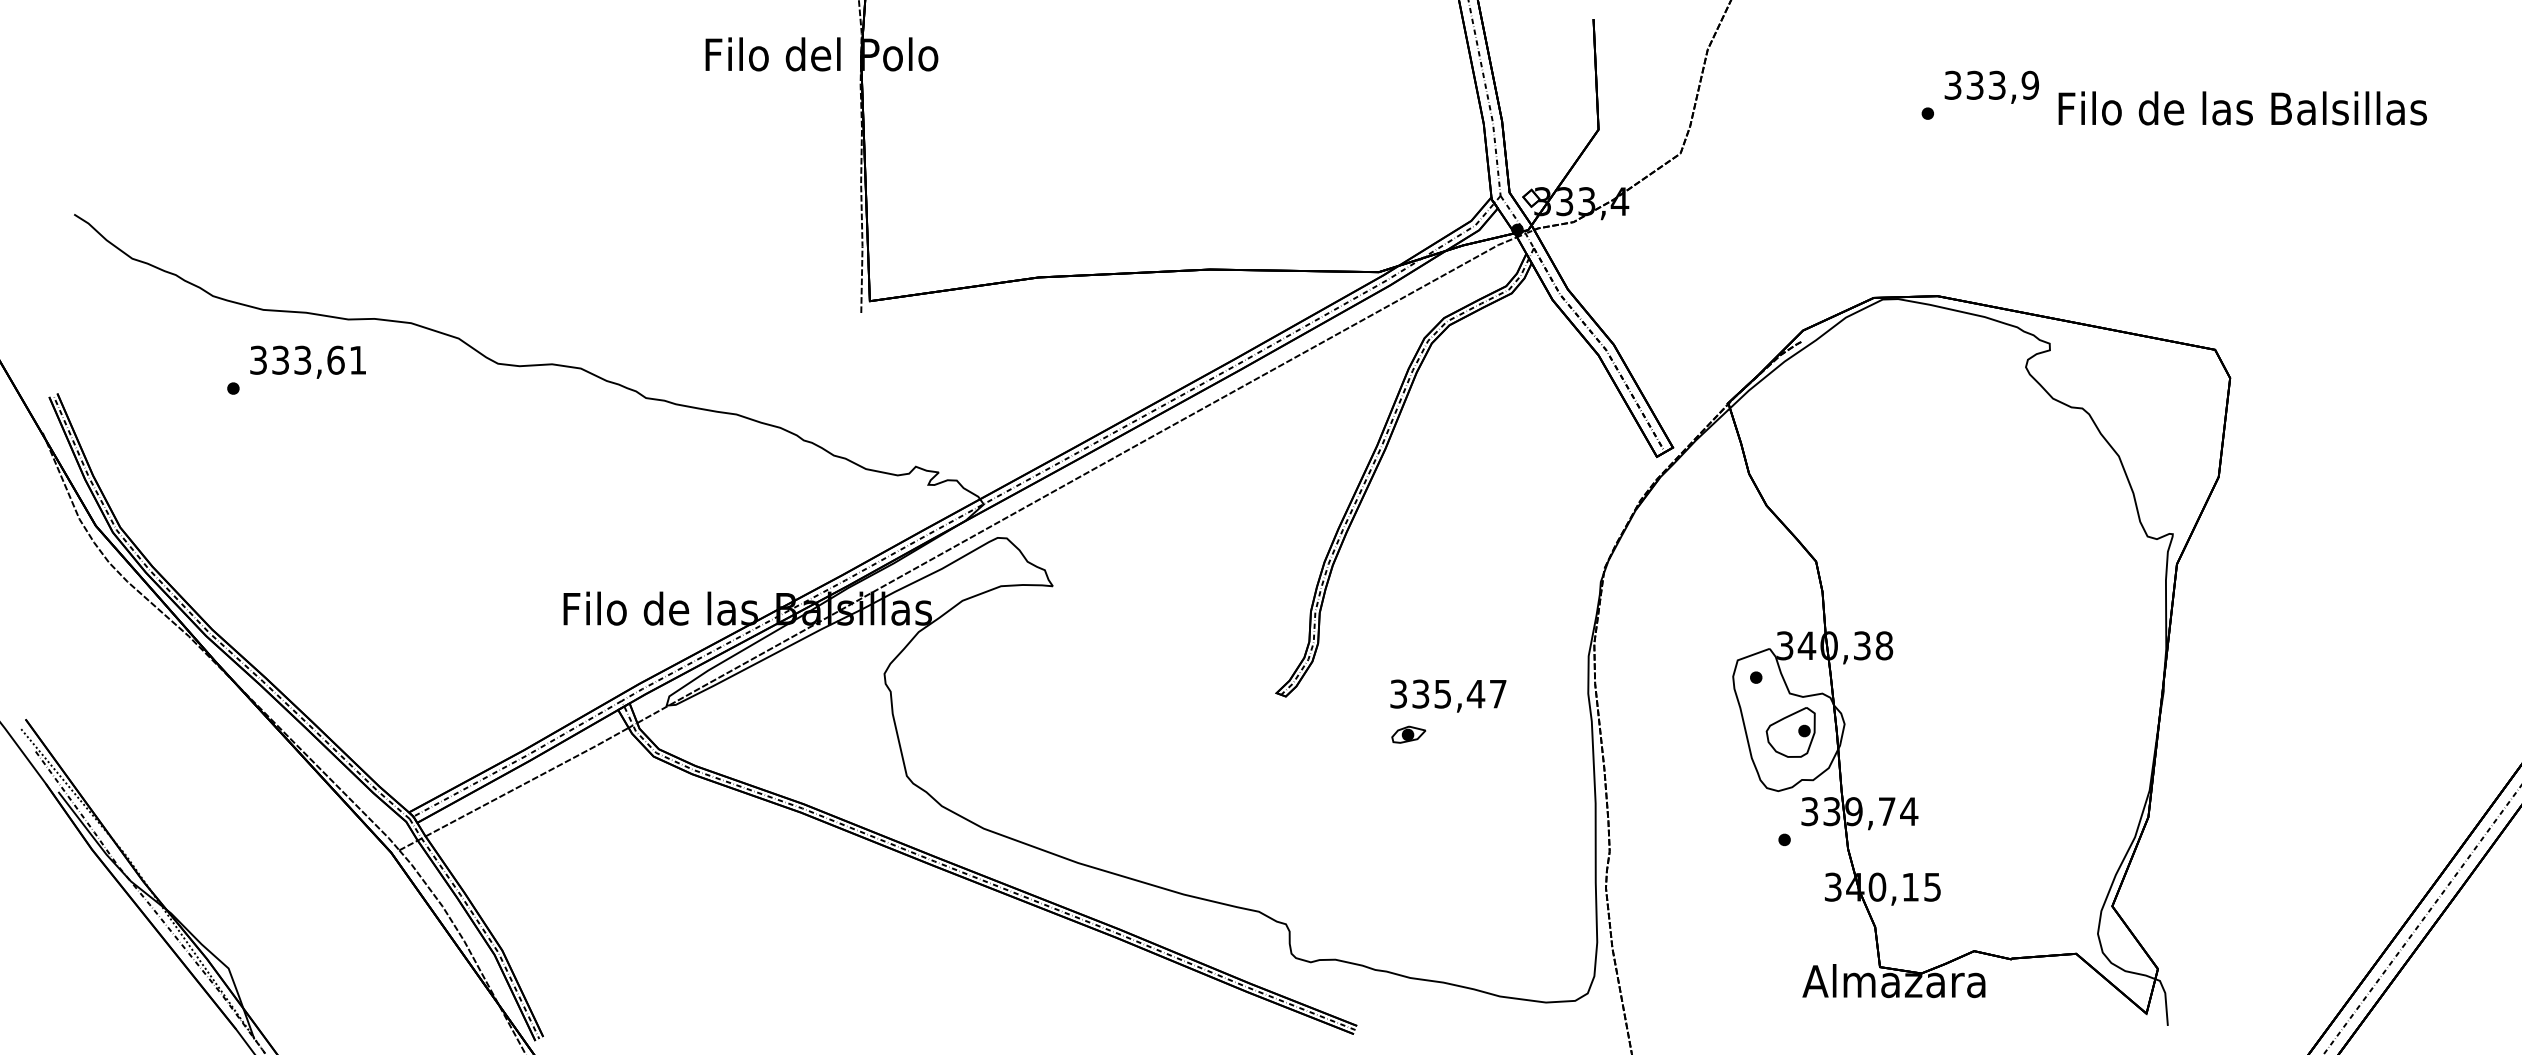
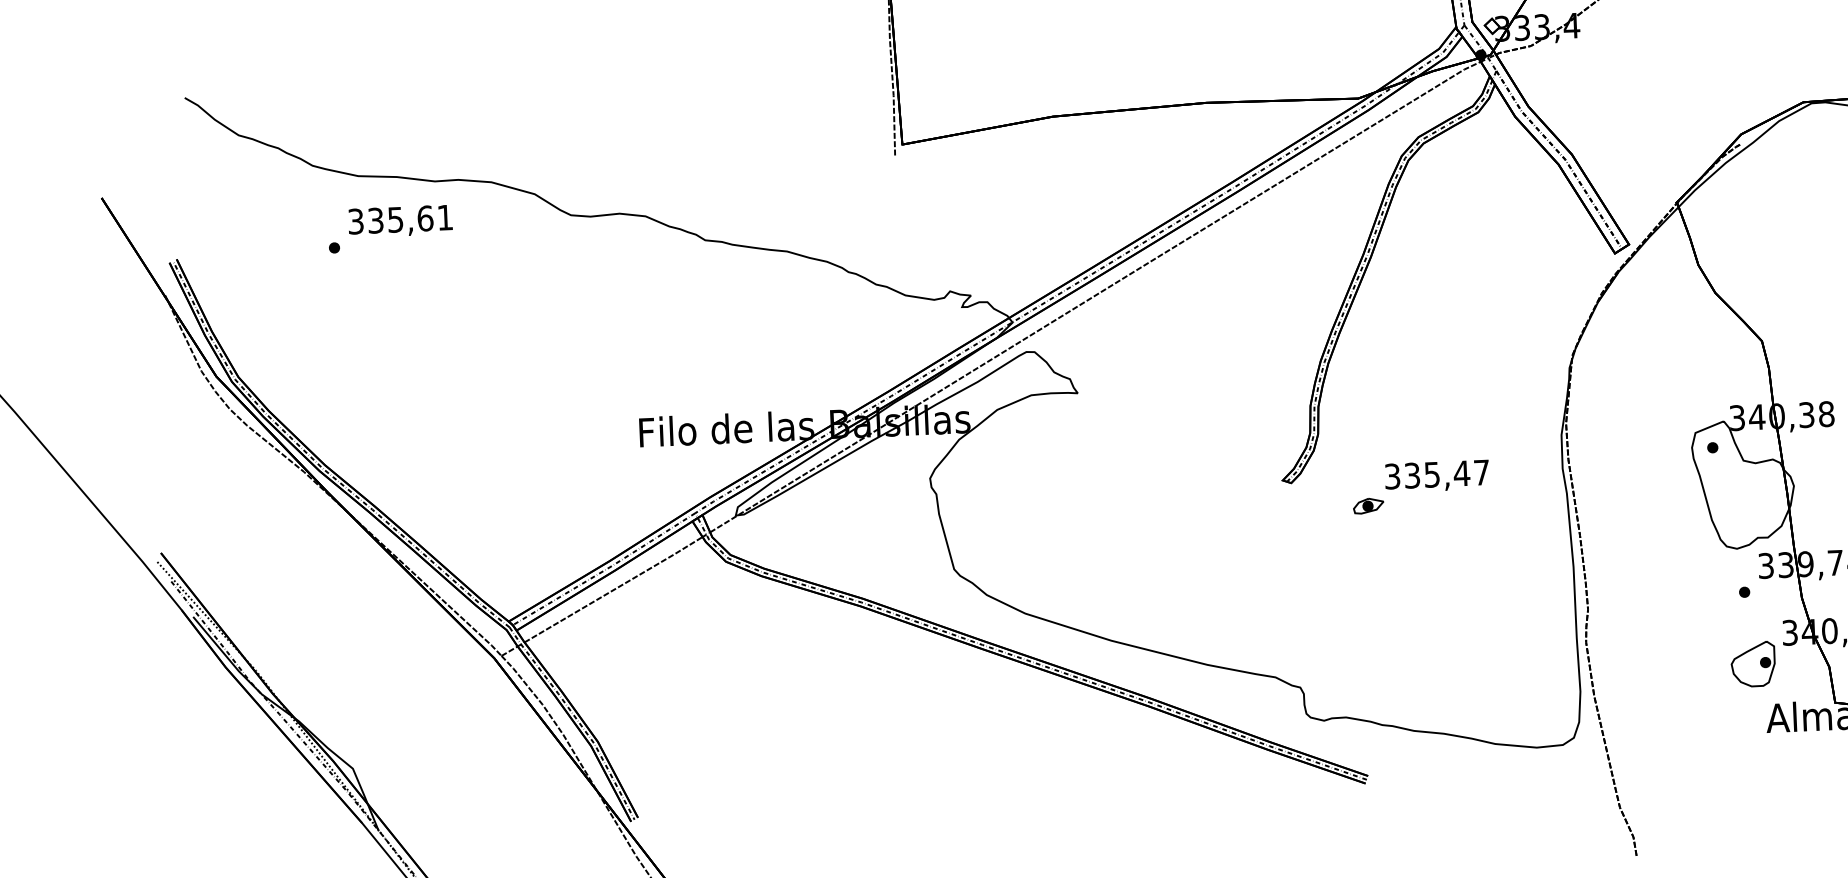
text: (303, 359) -> (396, 219), 333,61 -> 335,61
part: (1790, 732) -> (1753, 664), moved
part: (1408, 734) -> (1368, 505), moved

